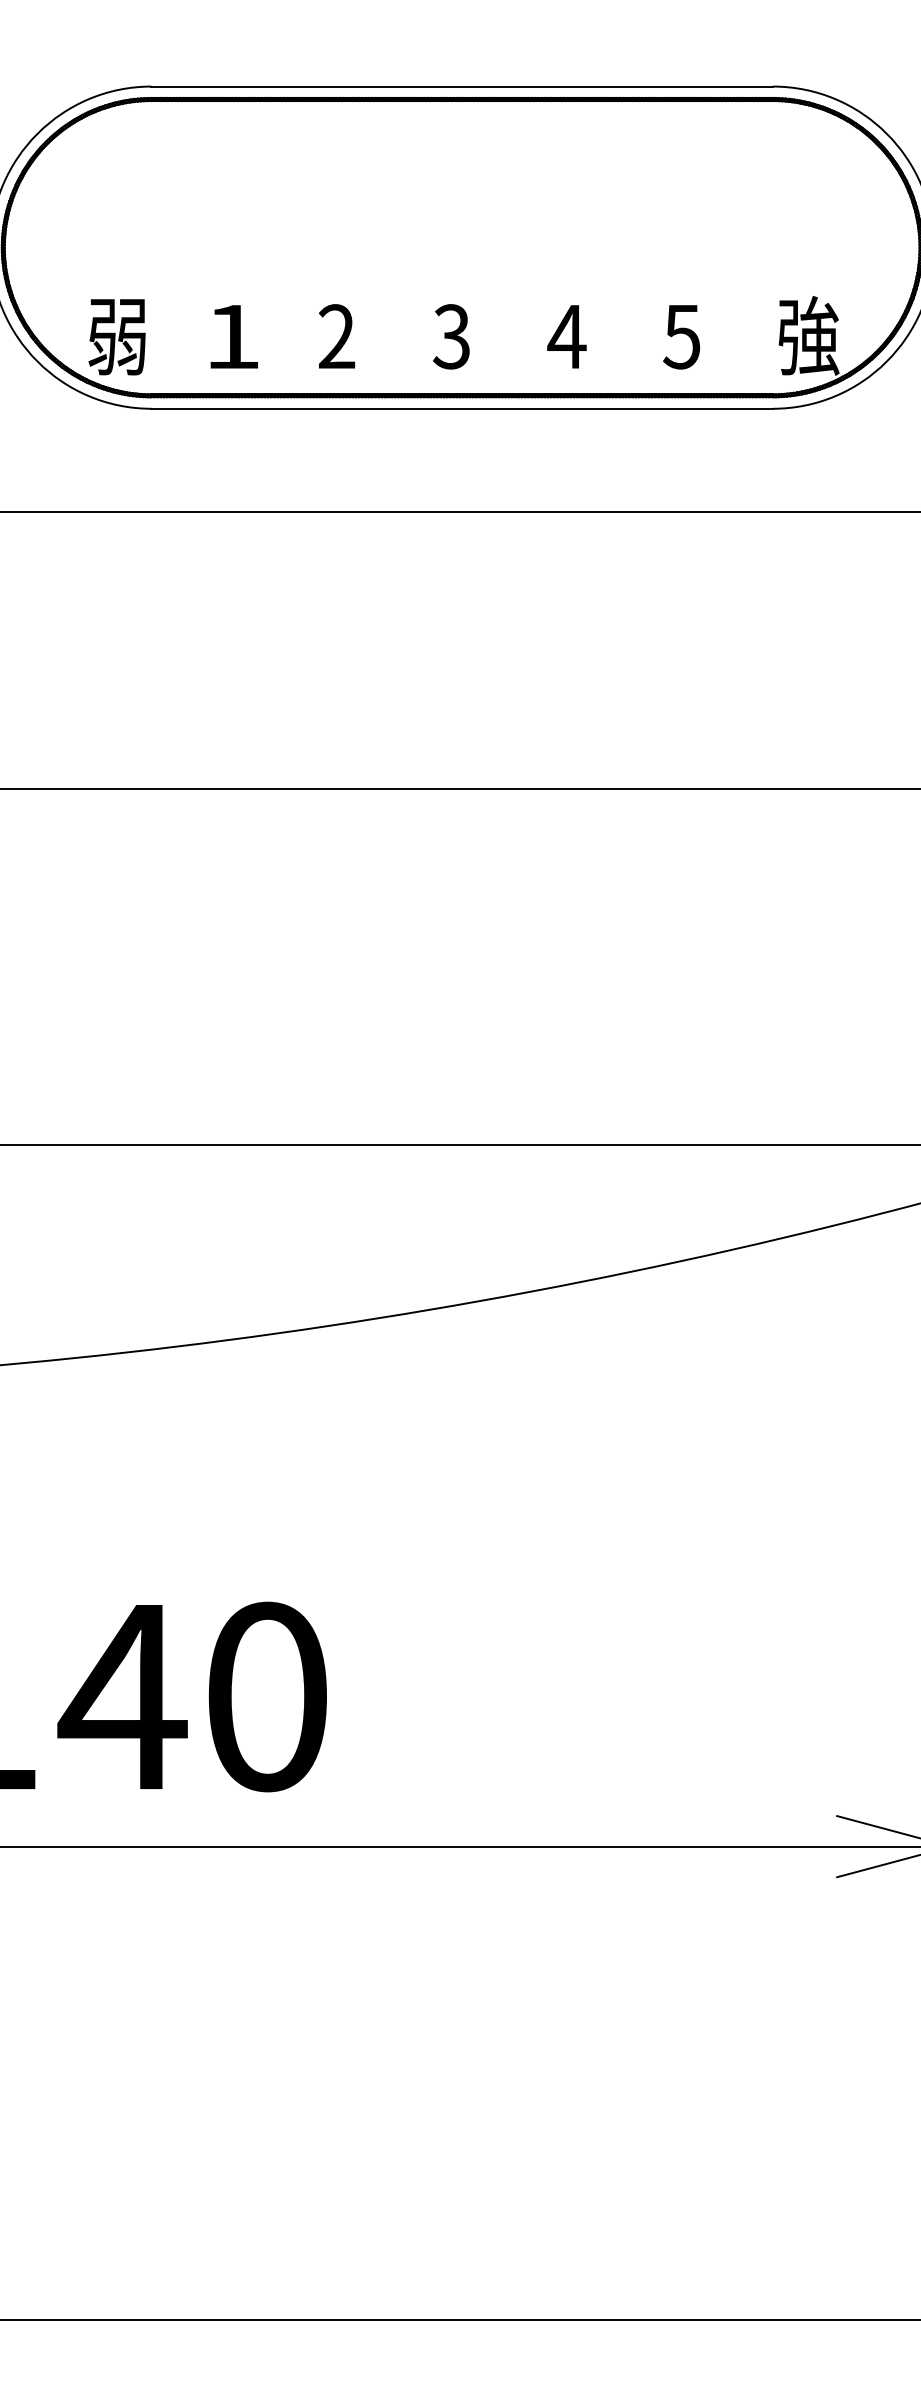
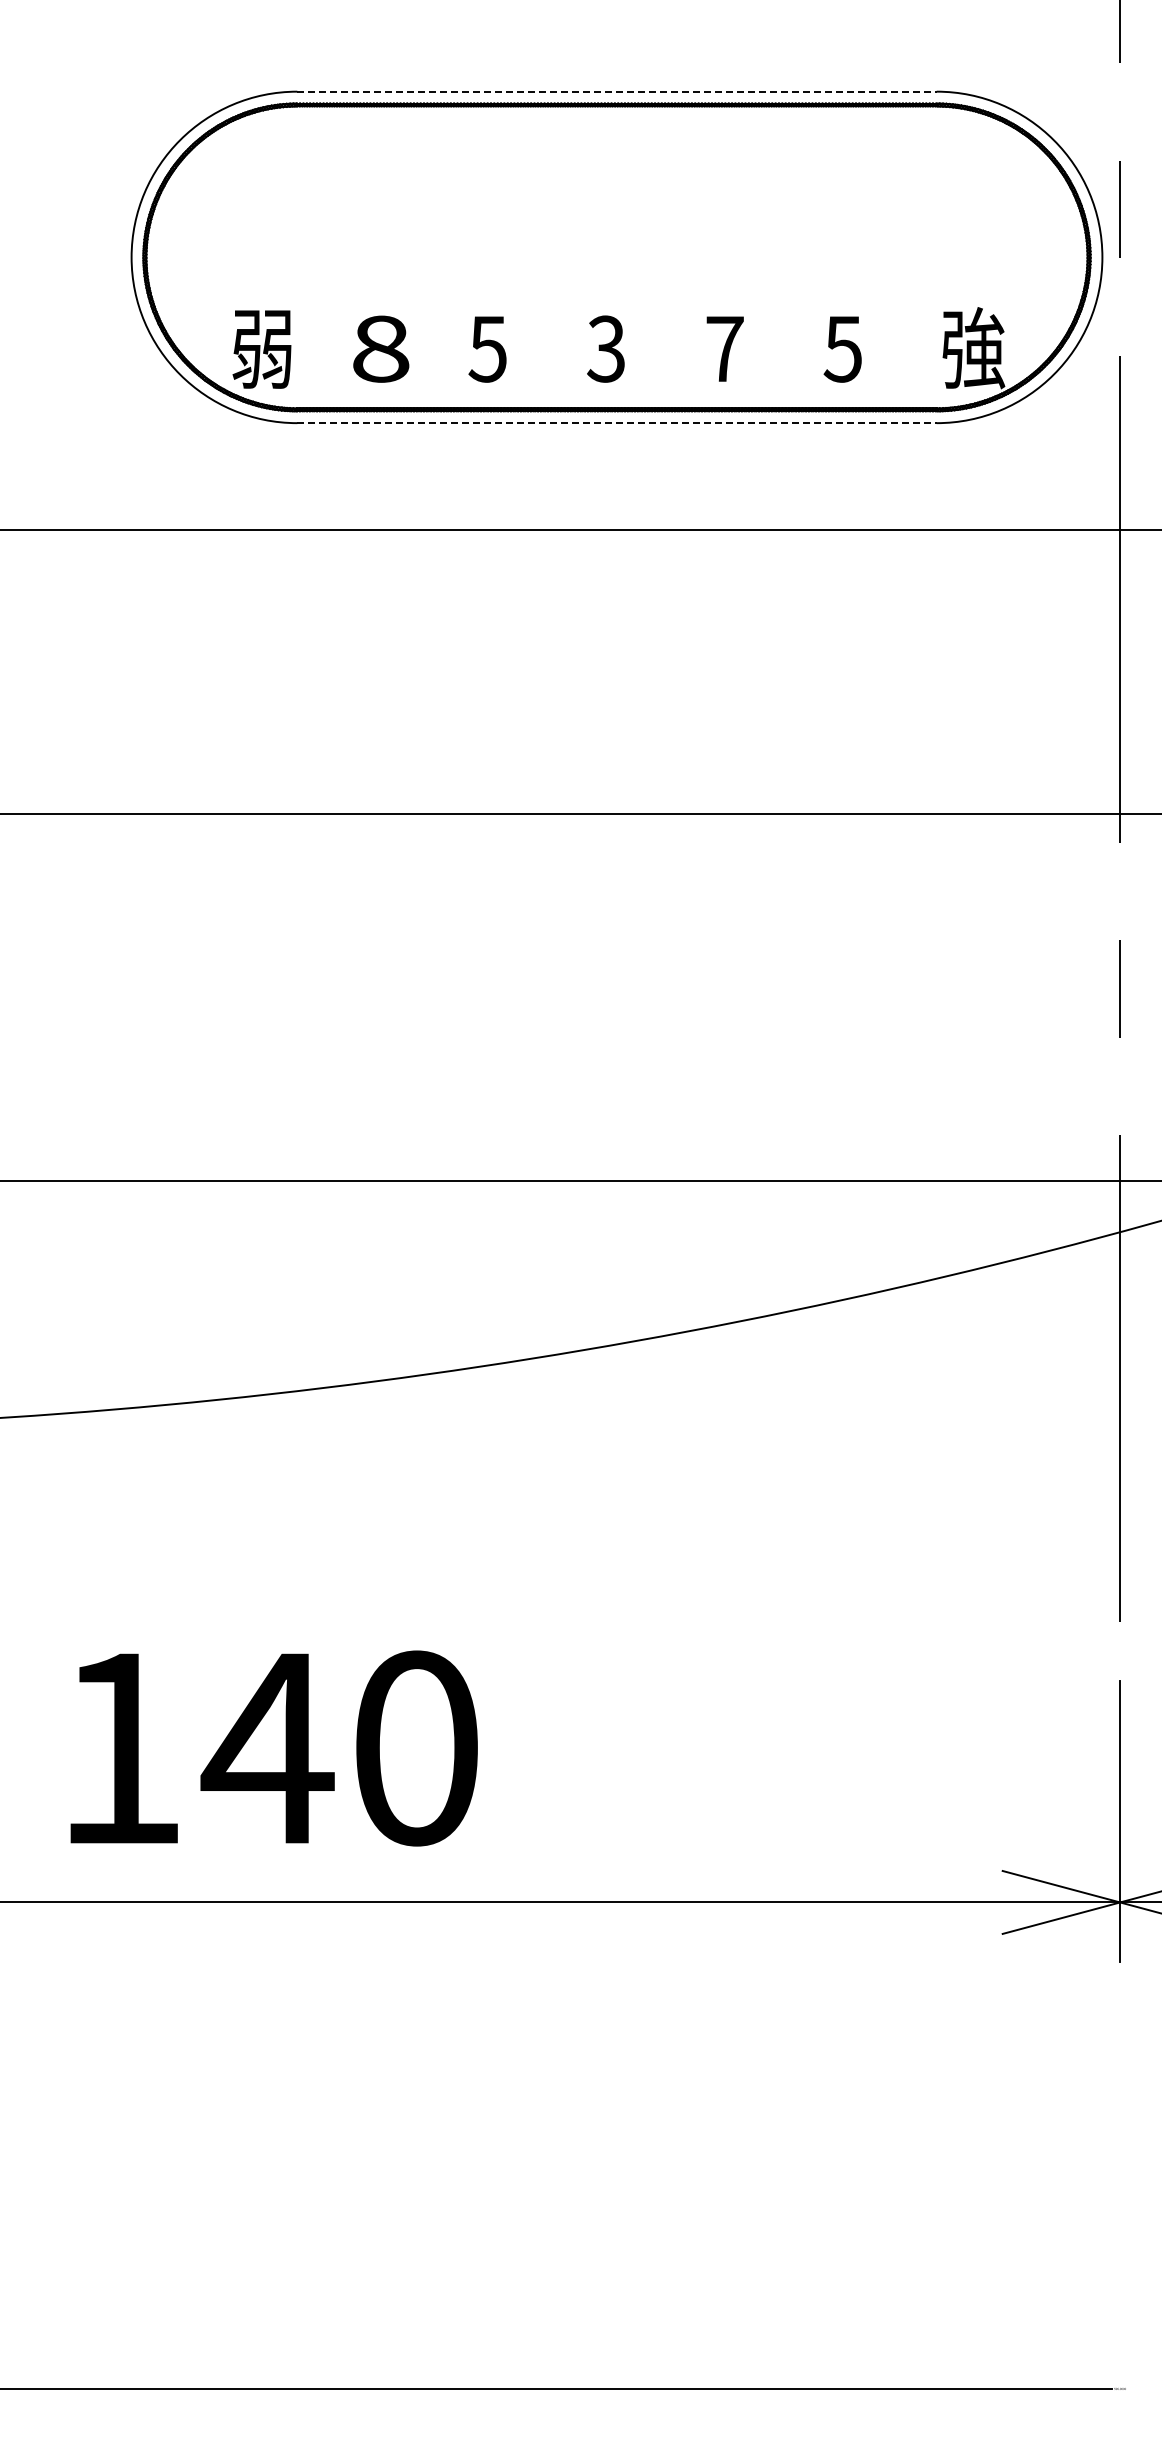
line: (462, 86) -> (617, 91), solid -> dashed
text: (233, 336) -> (381, 348), 1 -> 8
text: (336, 336) -> (487, 348), 2 -> 5
text: (566, 336) -> (724, 348), 4 -> 7
line: (462, 409) -> (617, 423), solid -> dashed

